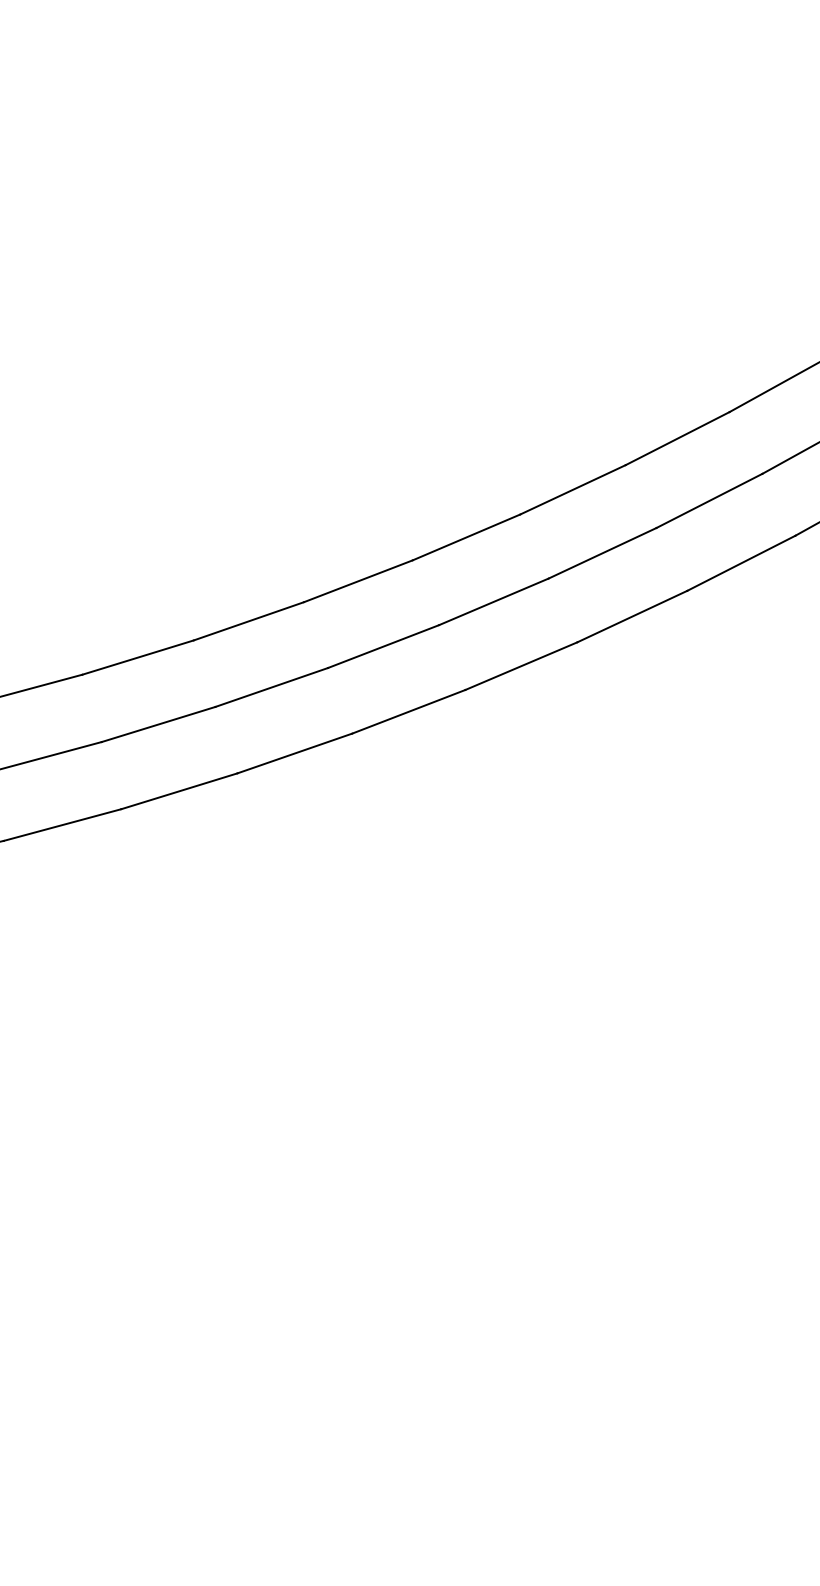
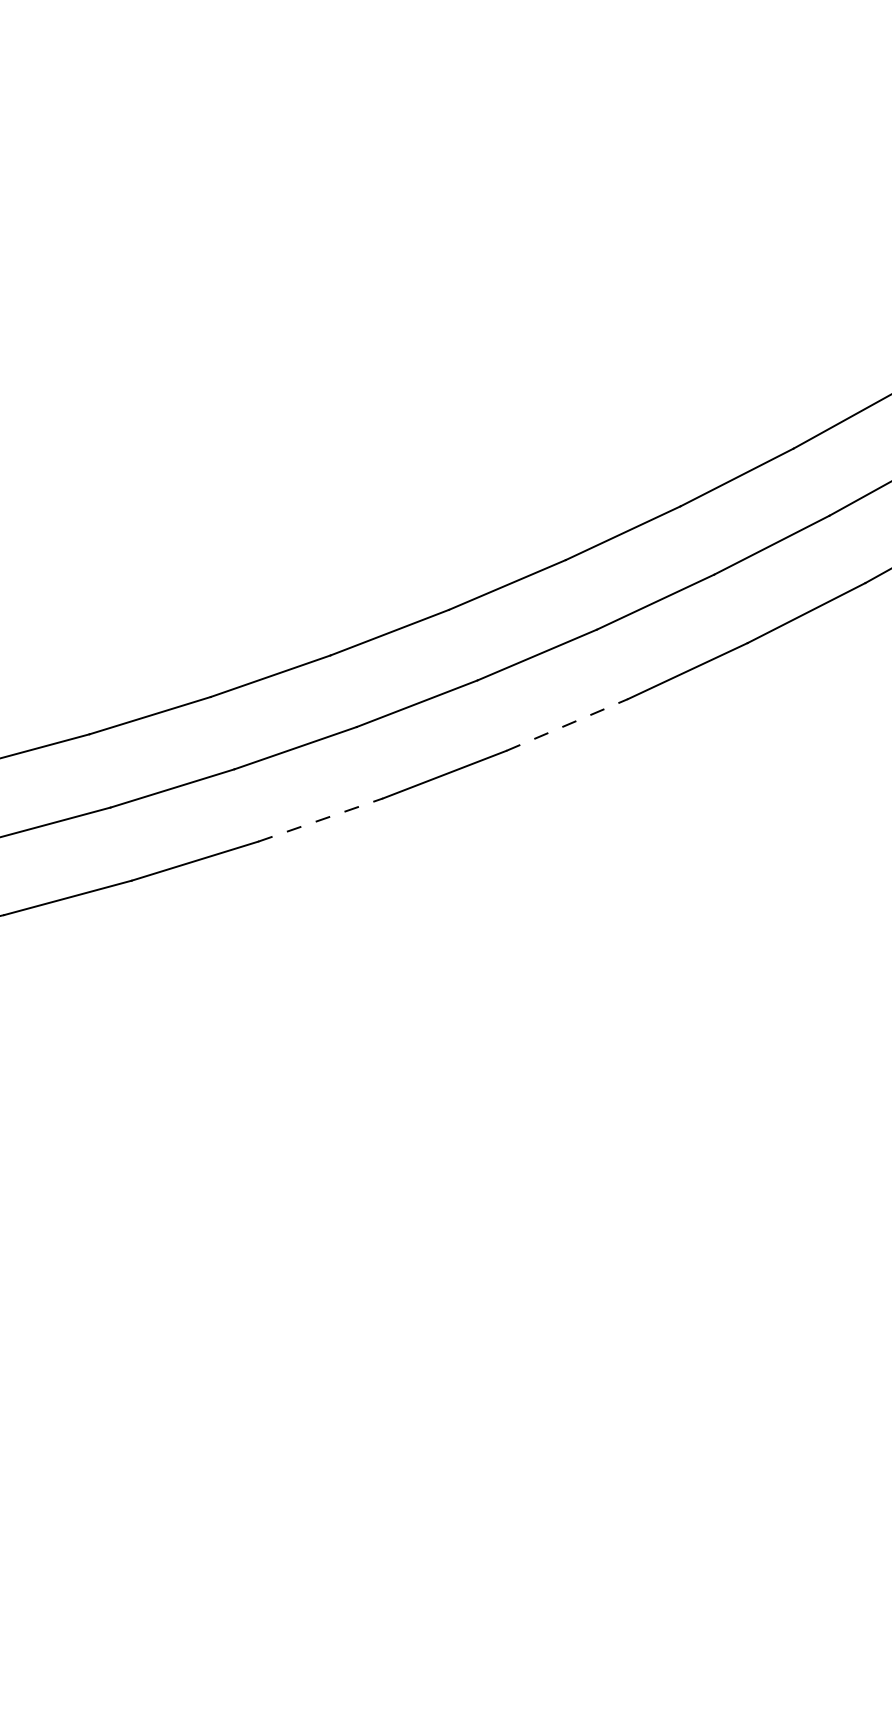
line: (521, 666) -> (567, 725), solid -> dashed
line: (294, 753) -> (320, 820), solid -> dashed

